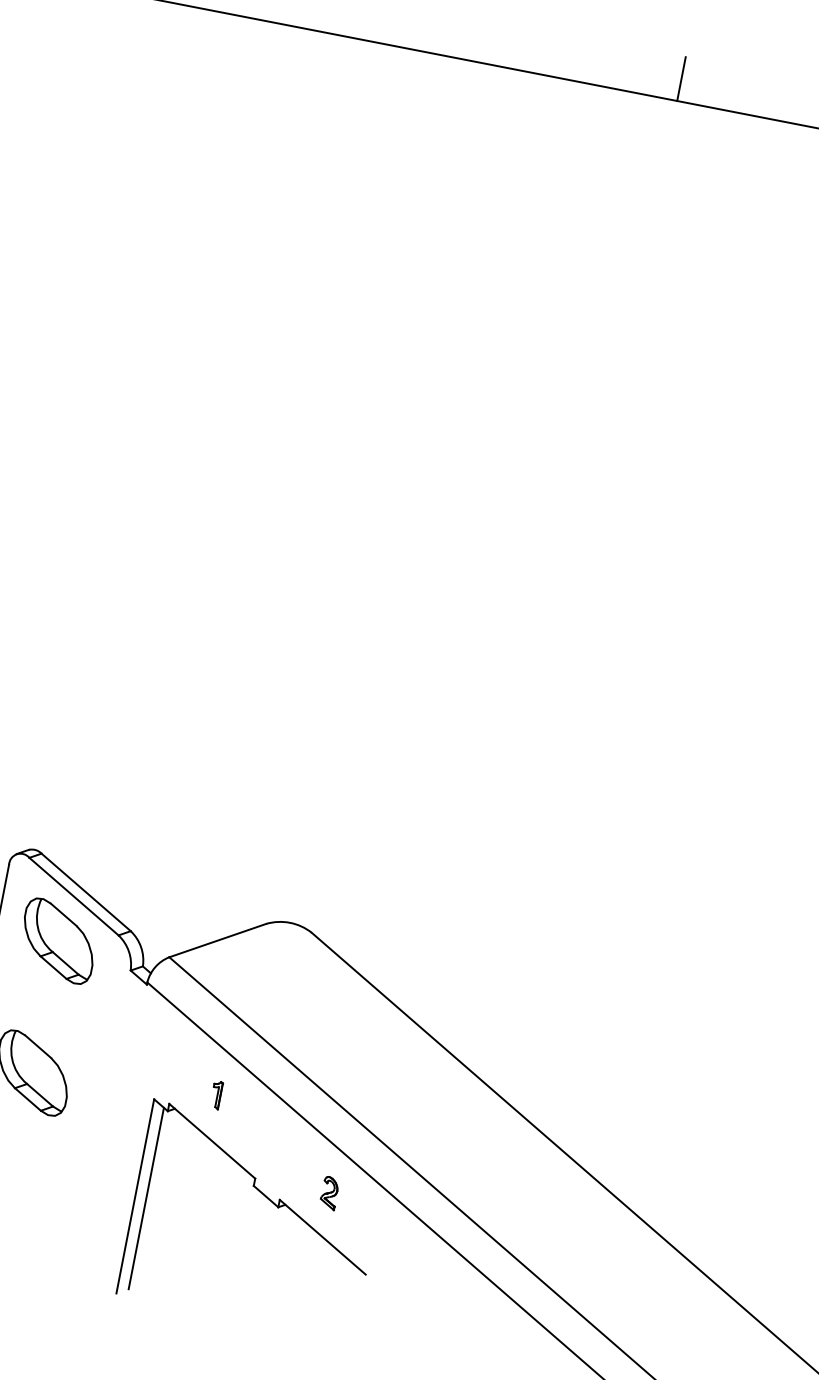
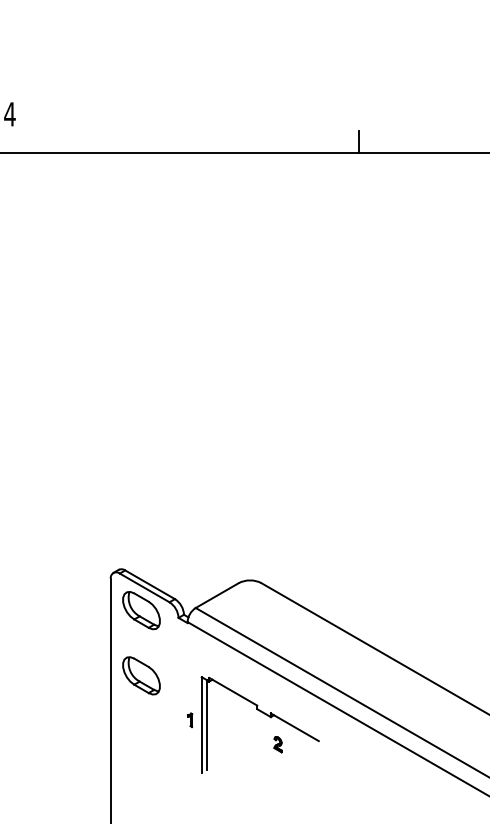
part: (217, 1093) -> (190, 719), moved
part: (328, 1192) -> (277, 744), moved

